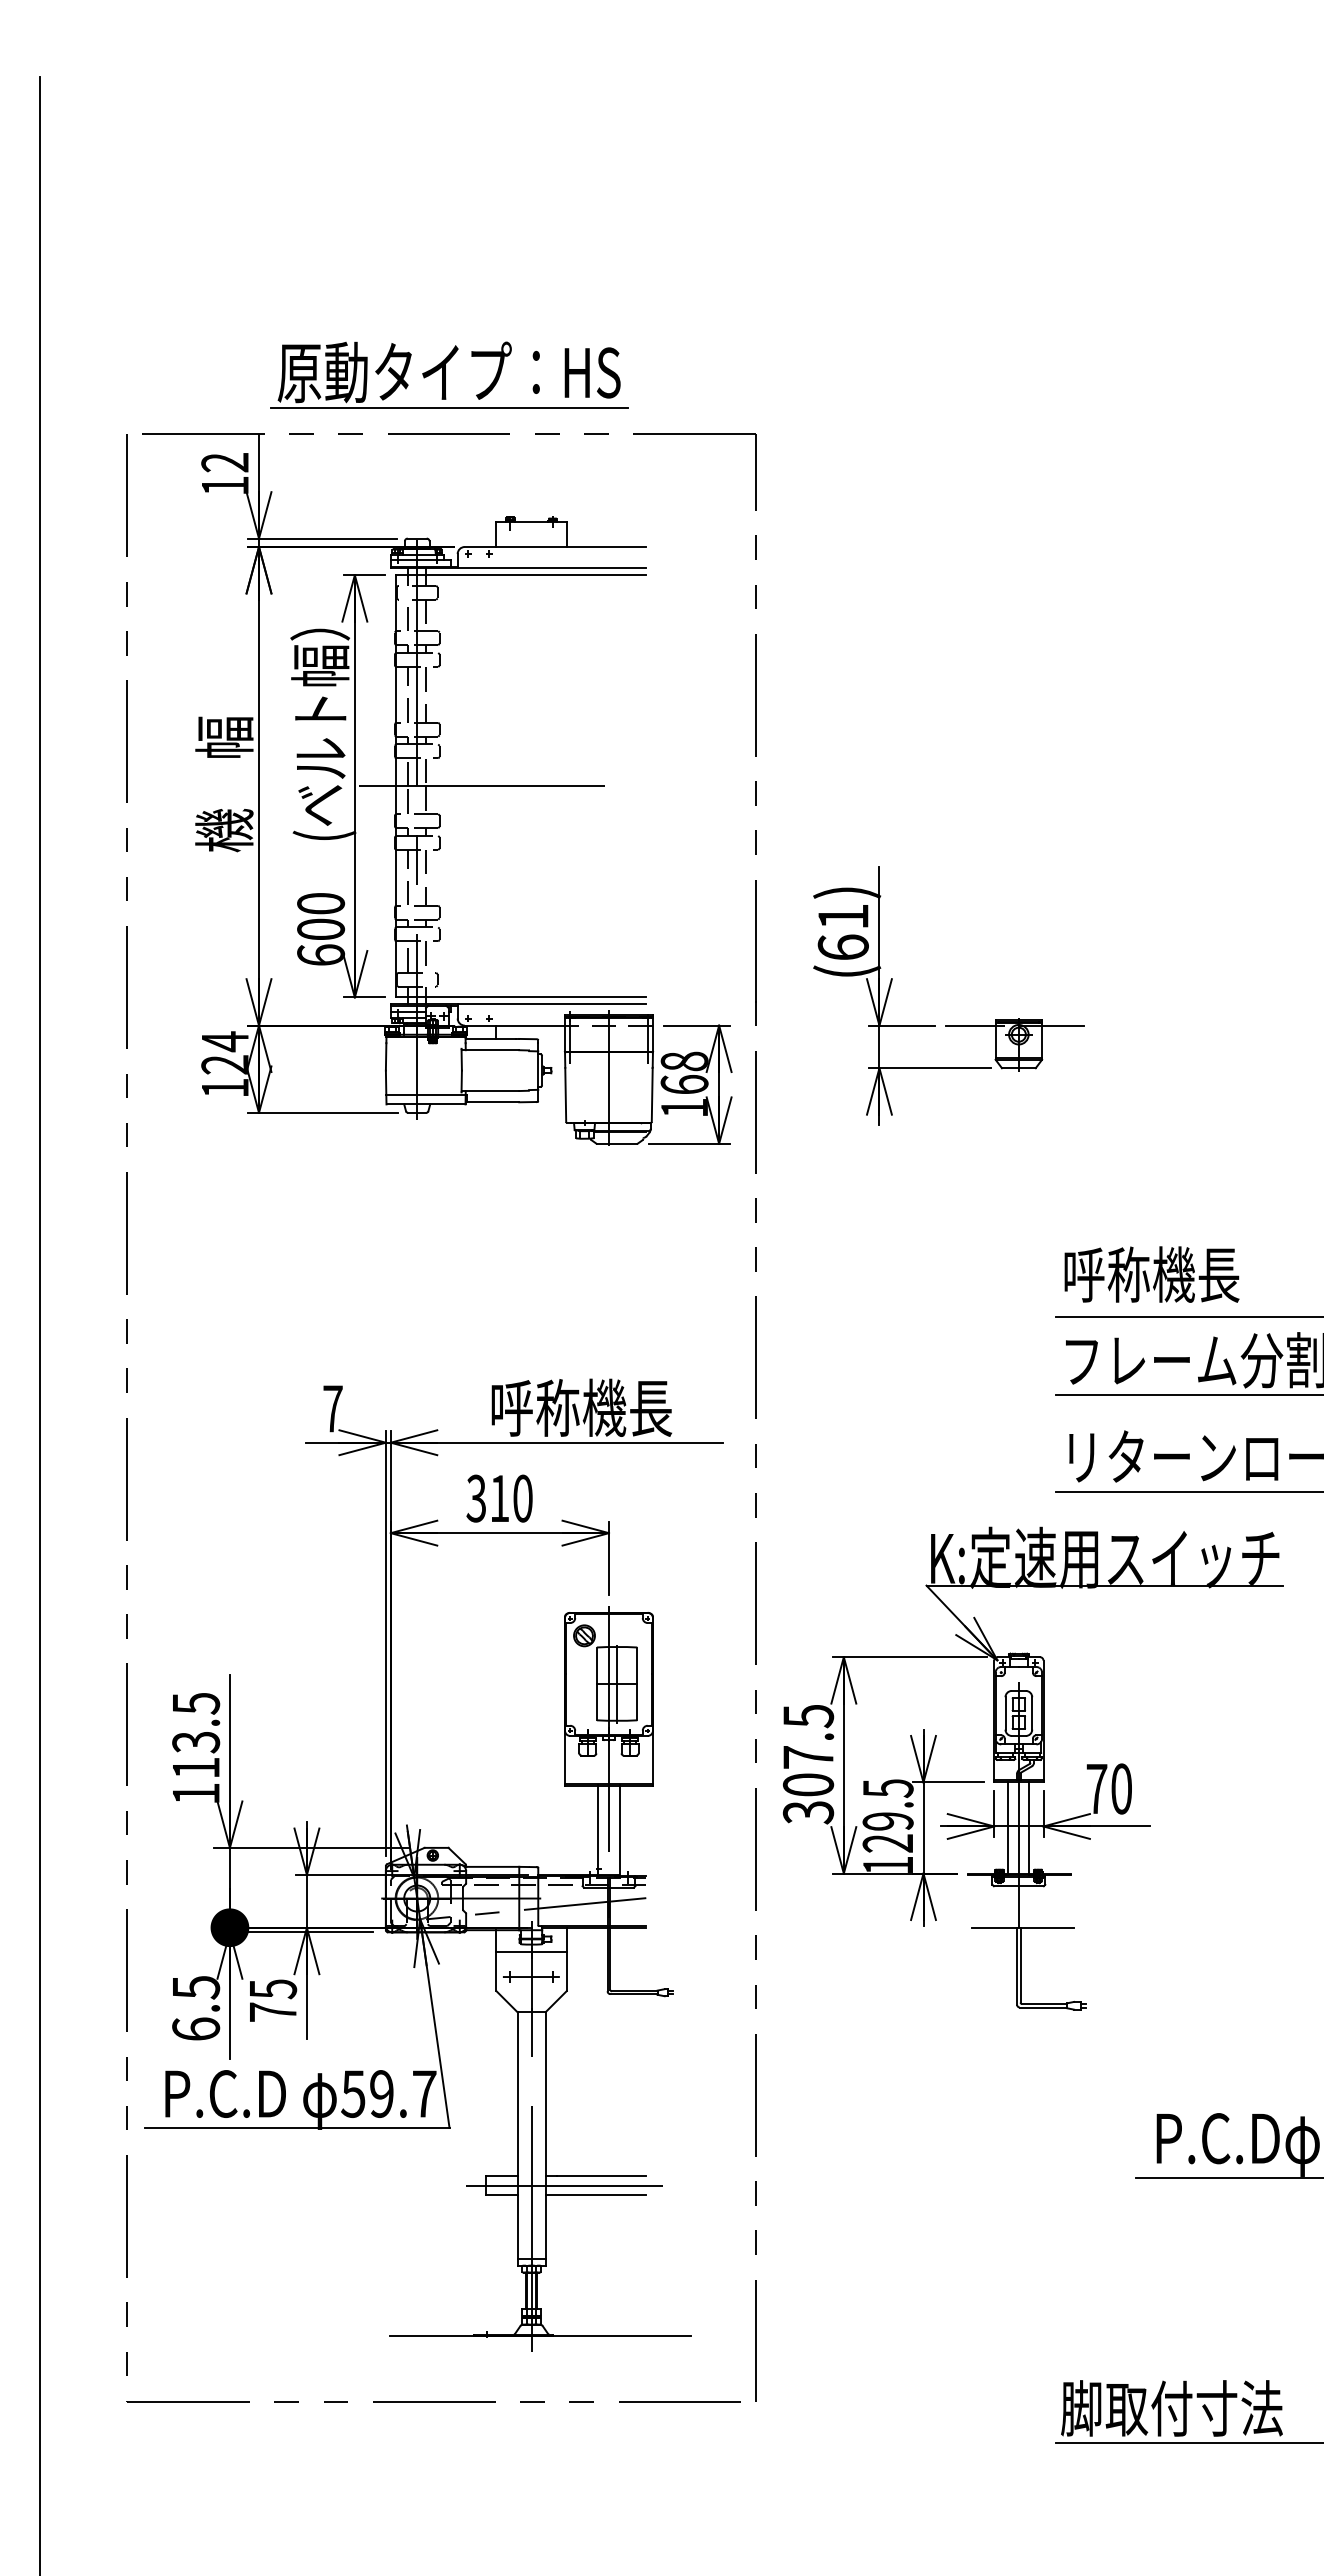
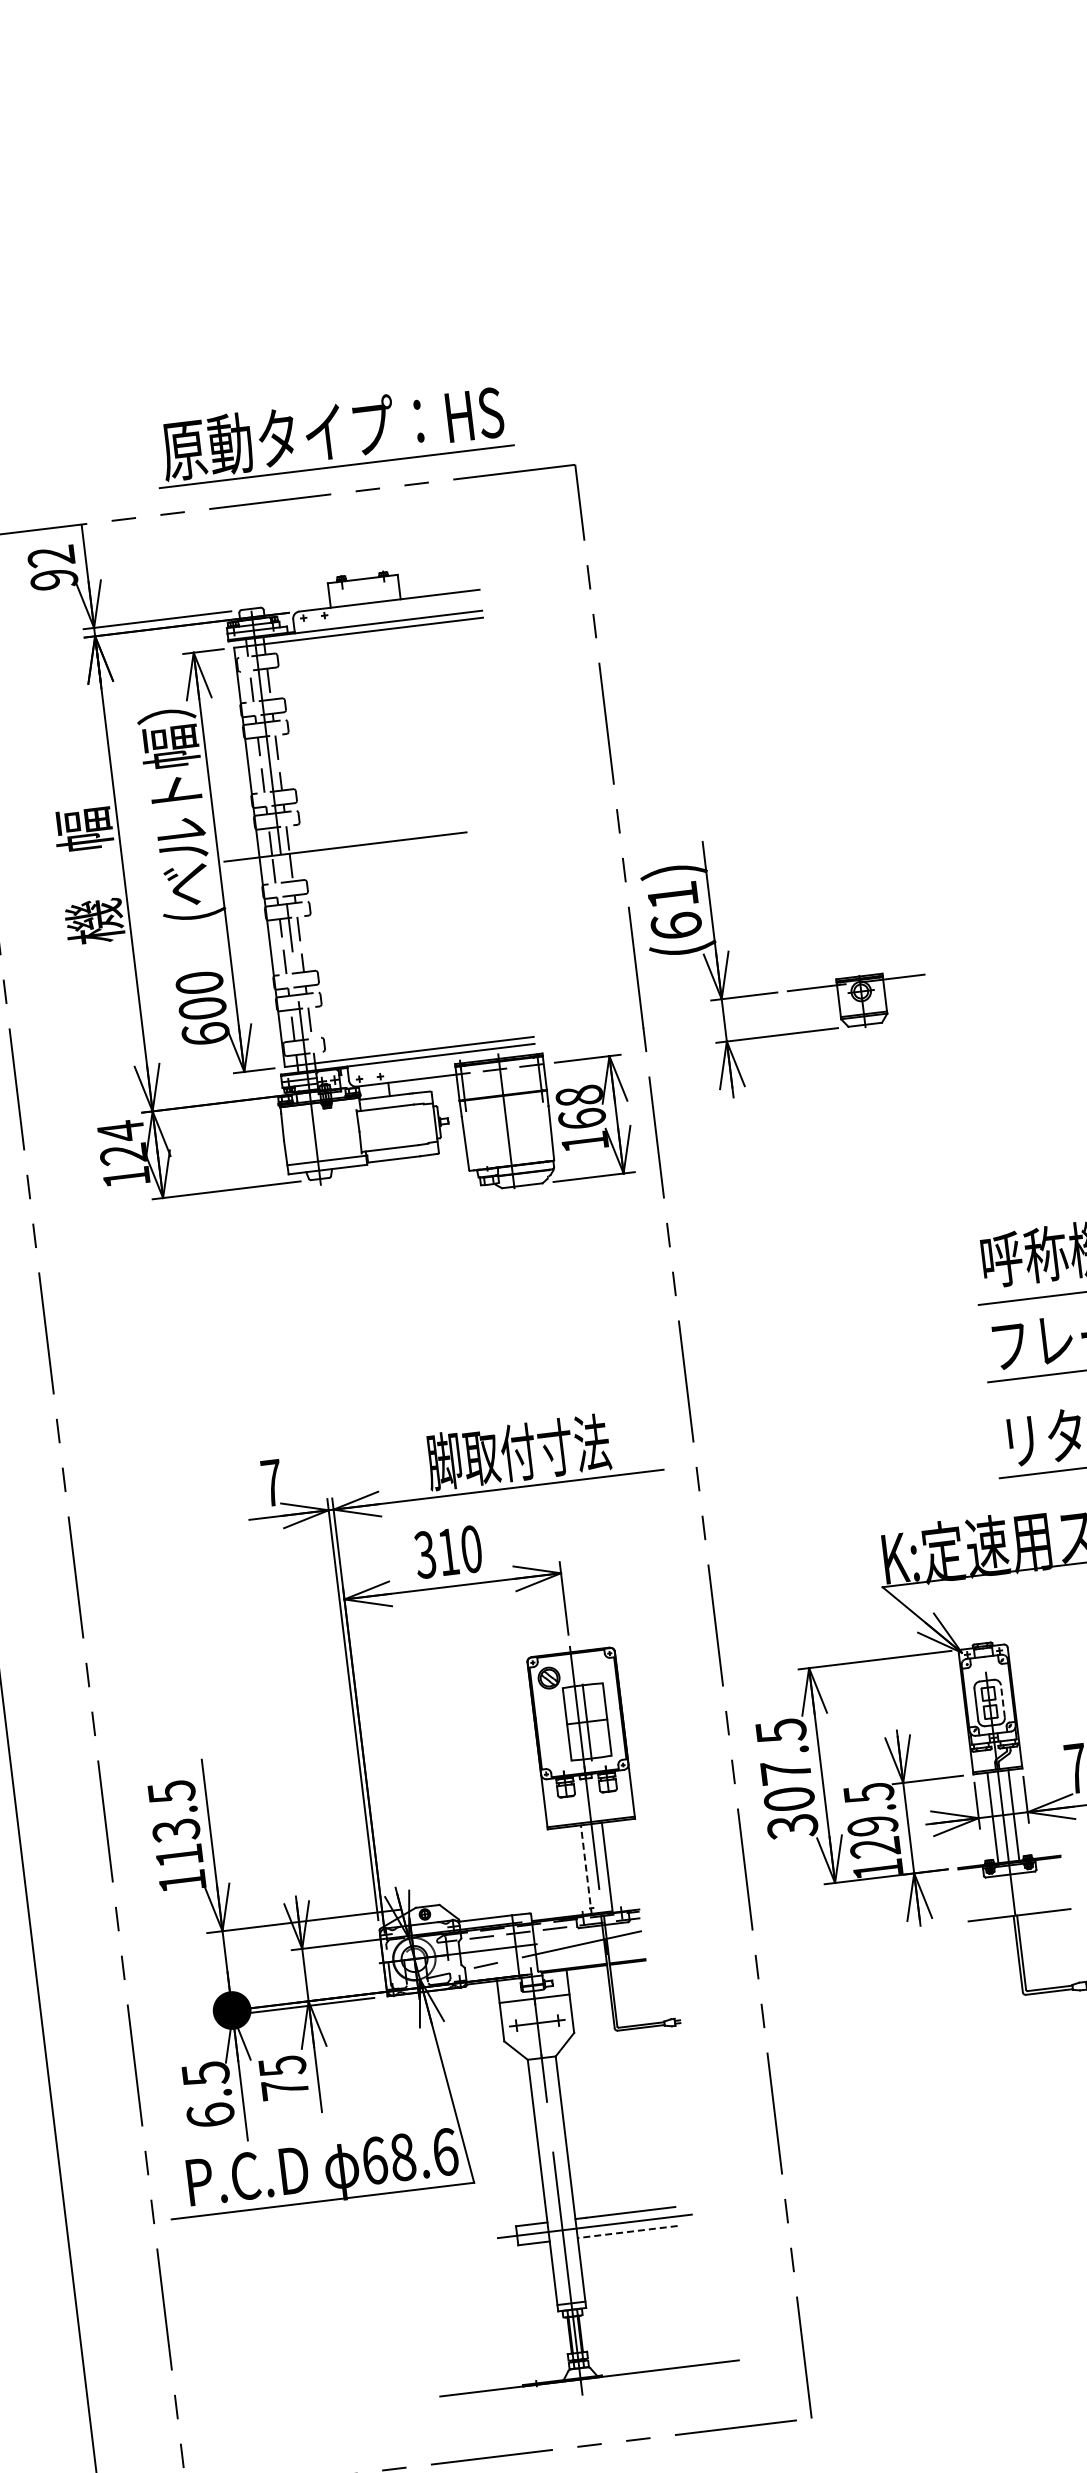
part: (449, 374) -> (333, 433), moved
text: (225, 485) -> (54, 579), 12 -> 92
part: (948, 1025) -> (790, 990), moved
text: (580, 1407) -> (517, 1451), 呼称機長 -> 脚取付寸法
line: (1032, 1712) -> (1003, 1700), solid -> dashed
line: (598, 1830) -> (586, 1869), solid -> dashed
text: (388, 2094) -> (409, 2157), 59.7 -> 68.6
line: (595, 2195) -> (627, 2232), solid -> dashed

